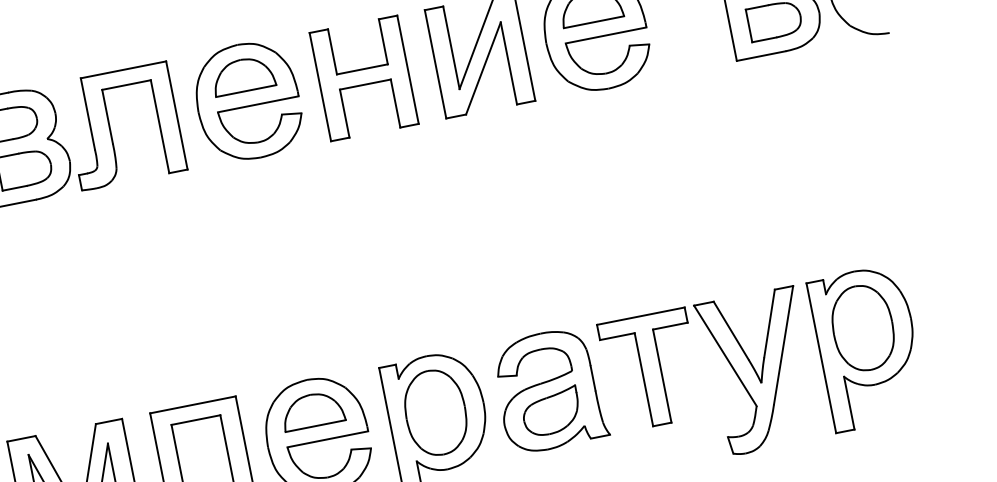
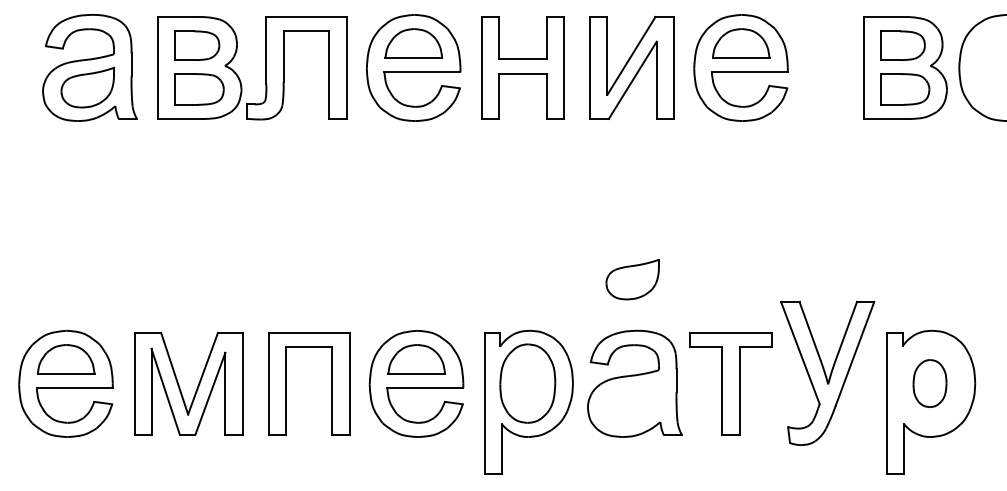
part: (862, 328) -> (929, 383), size x0.6
part: (758, 371) -> (827, 373), moved
part: (551, 411) -> (632, 279), moved

